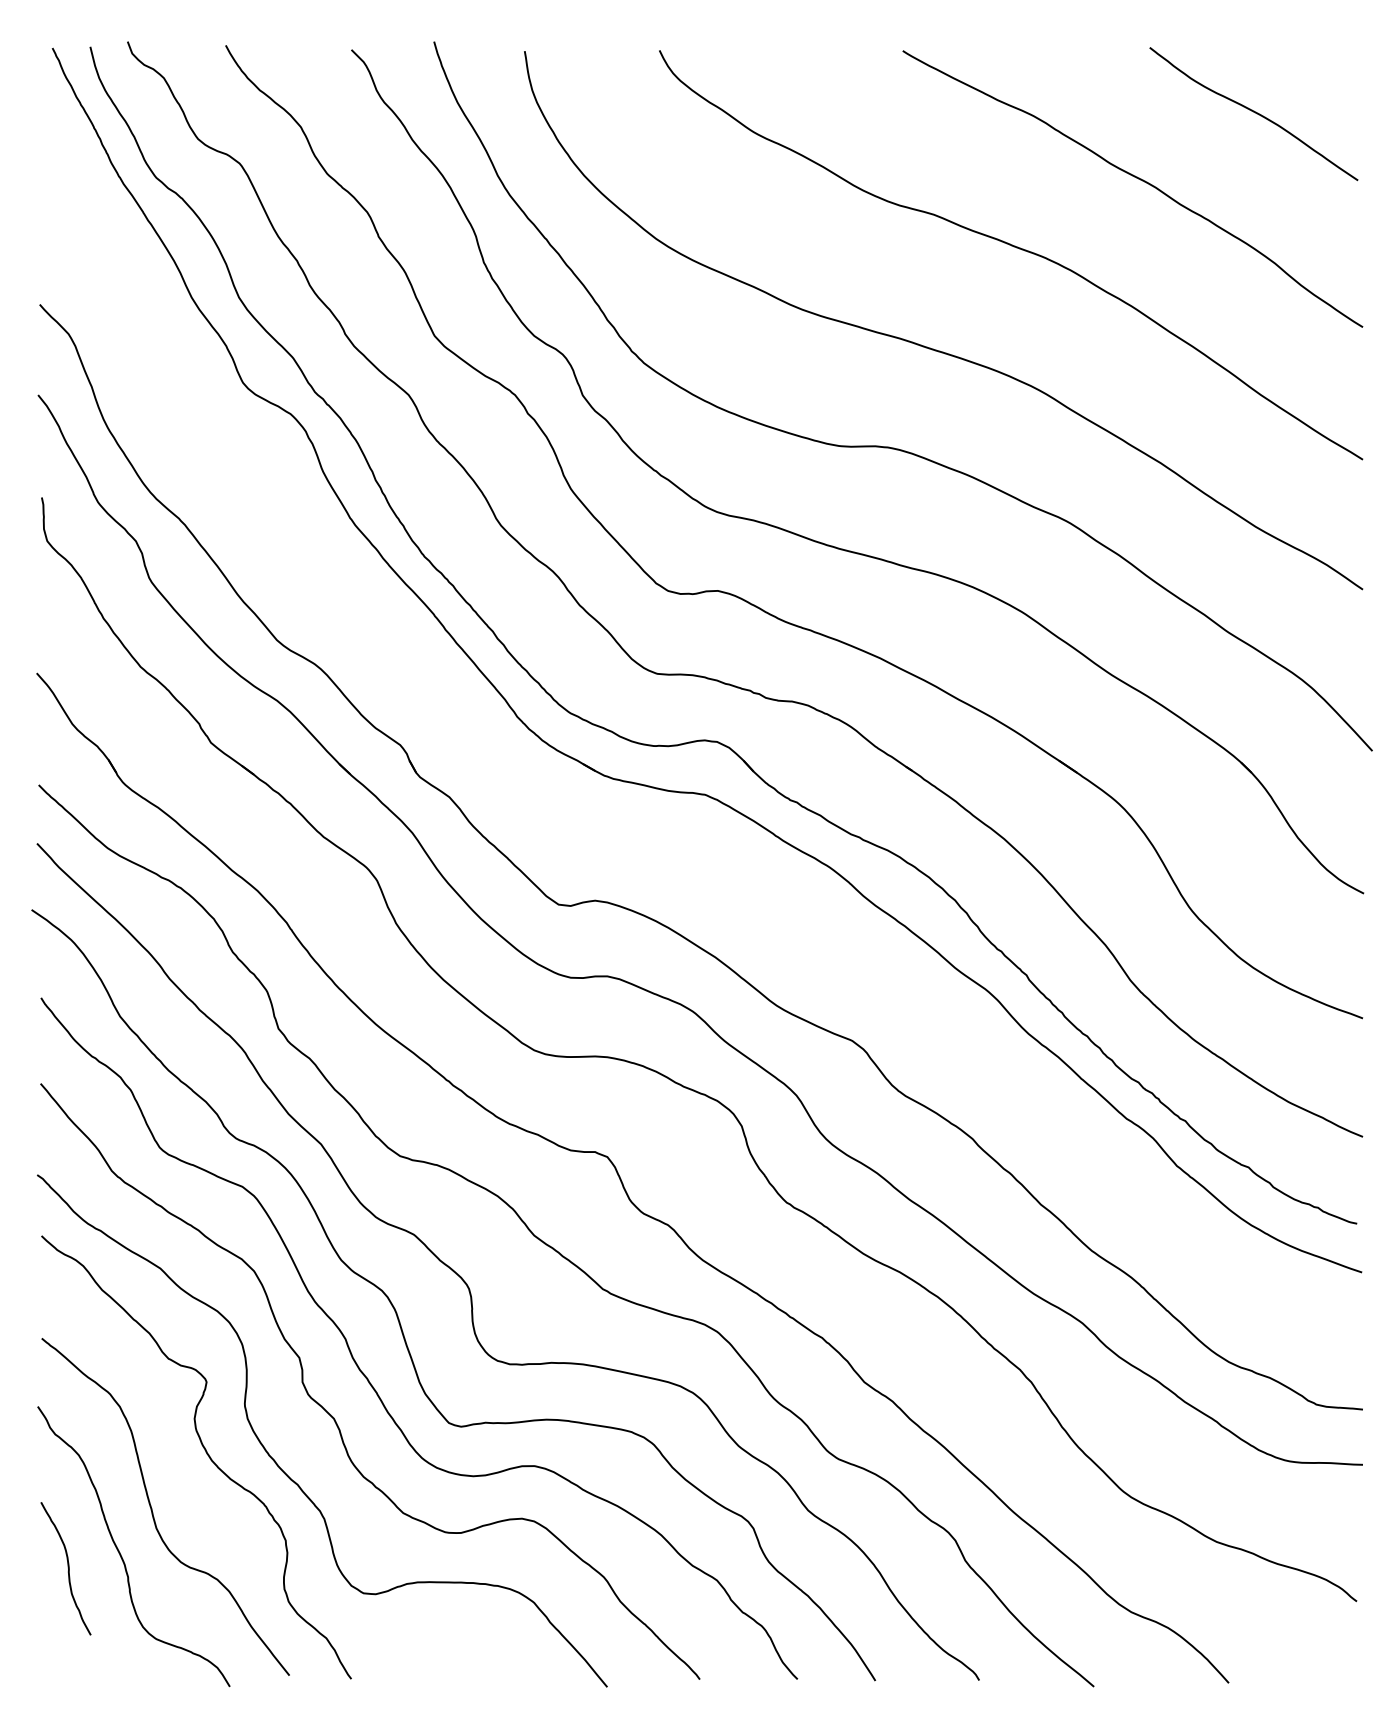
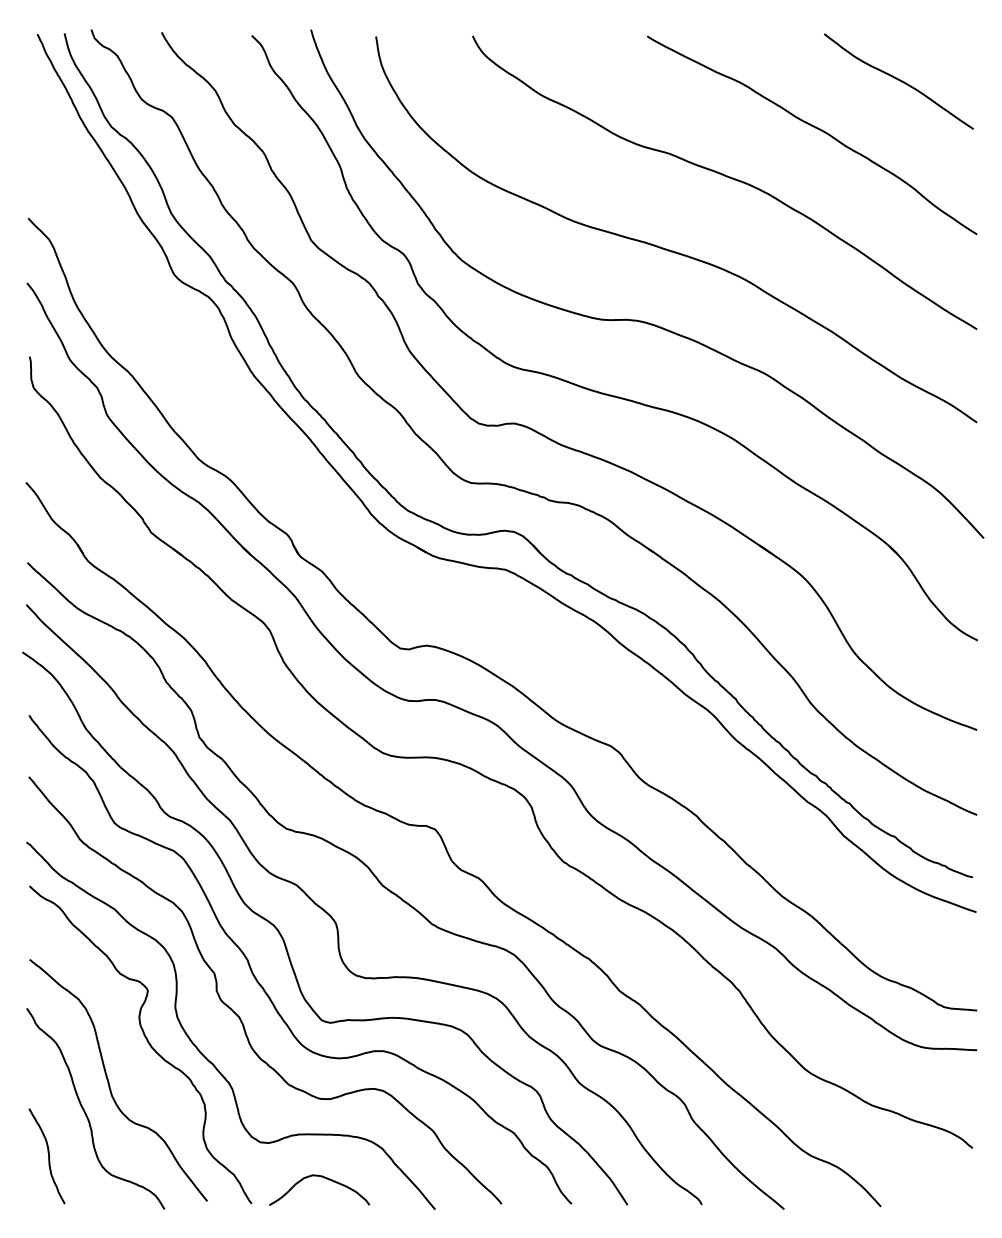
curve: (67, 1567) -> (48, 1155), moved
curve: (452, 1643) -> (324, 1178), added

